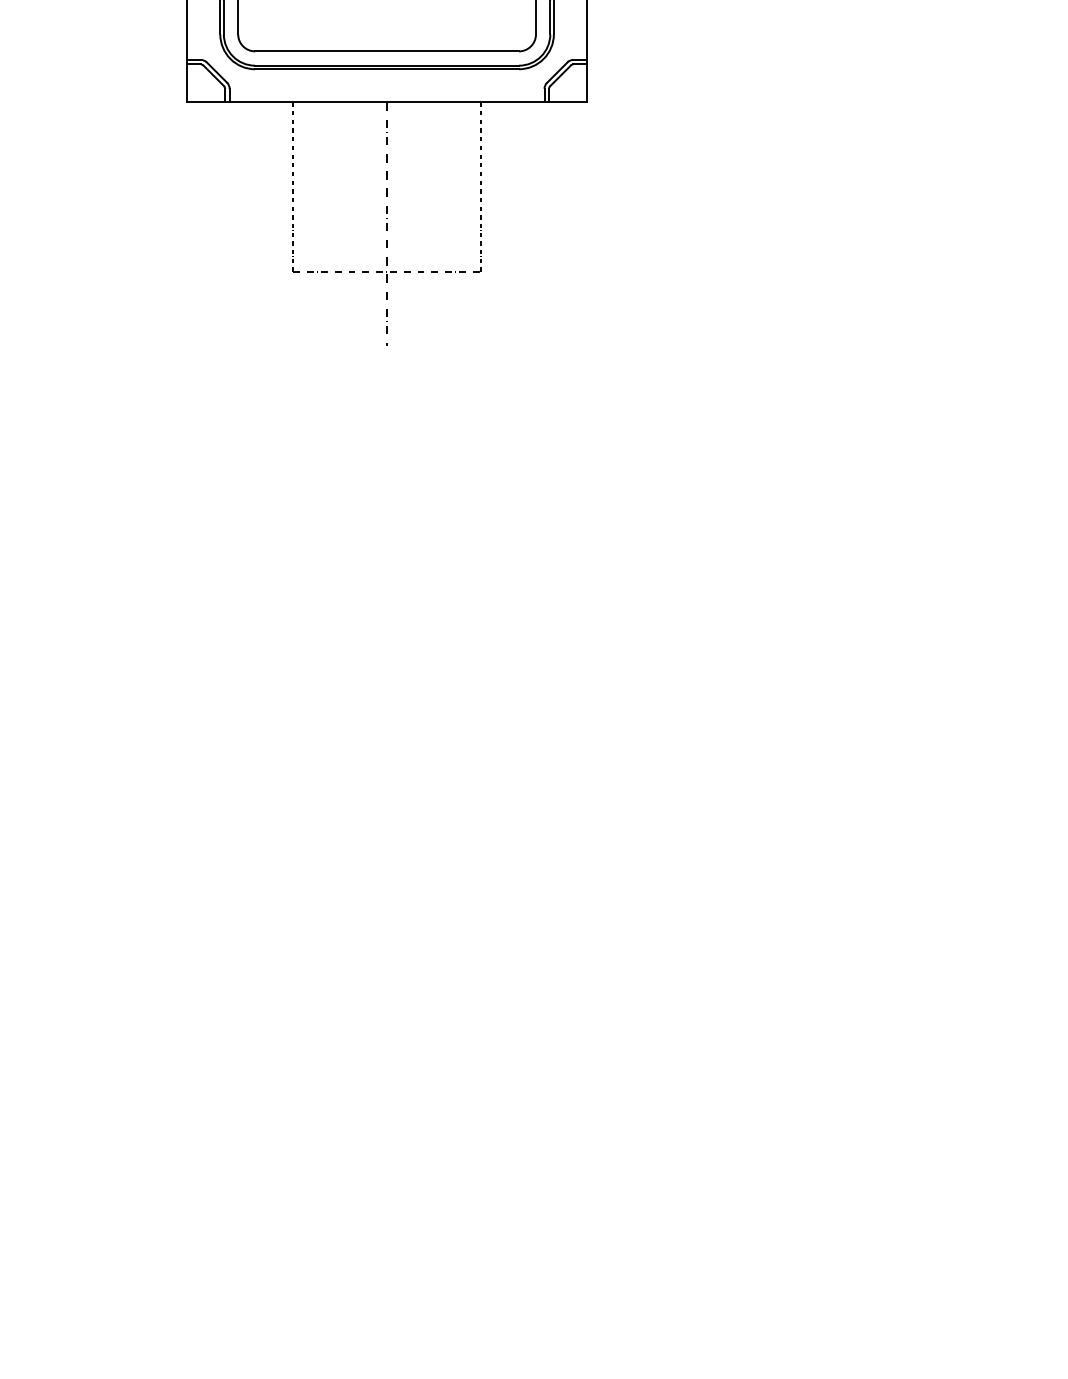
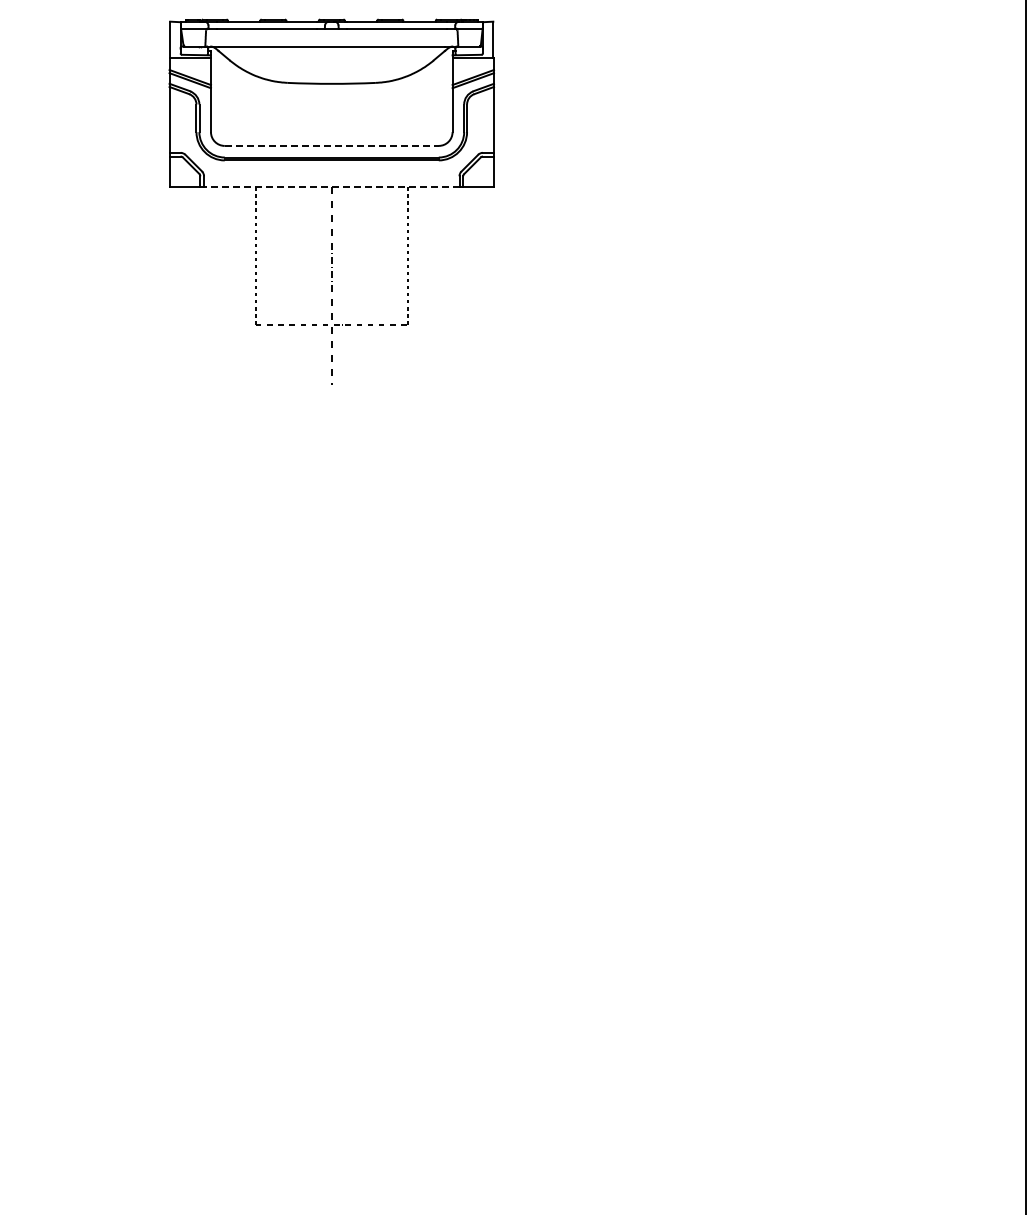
line: (386, 50) -> (331, 145), solid -> dashed
line: (386, 102) -> (331, 187), solid -> dashed

